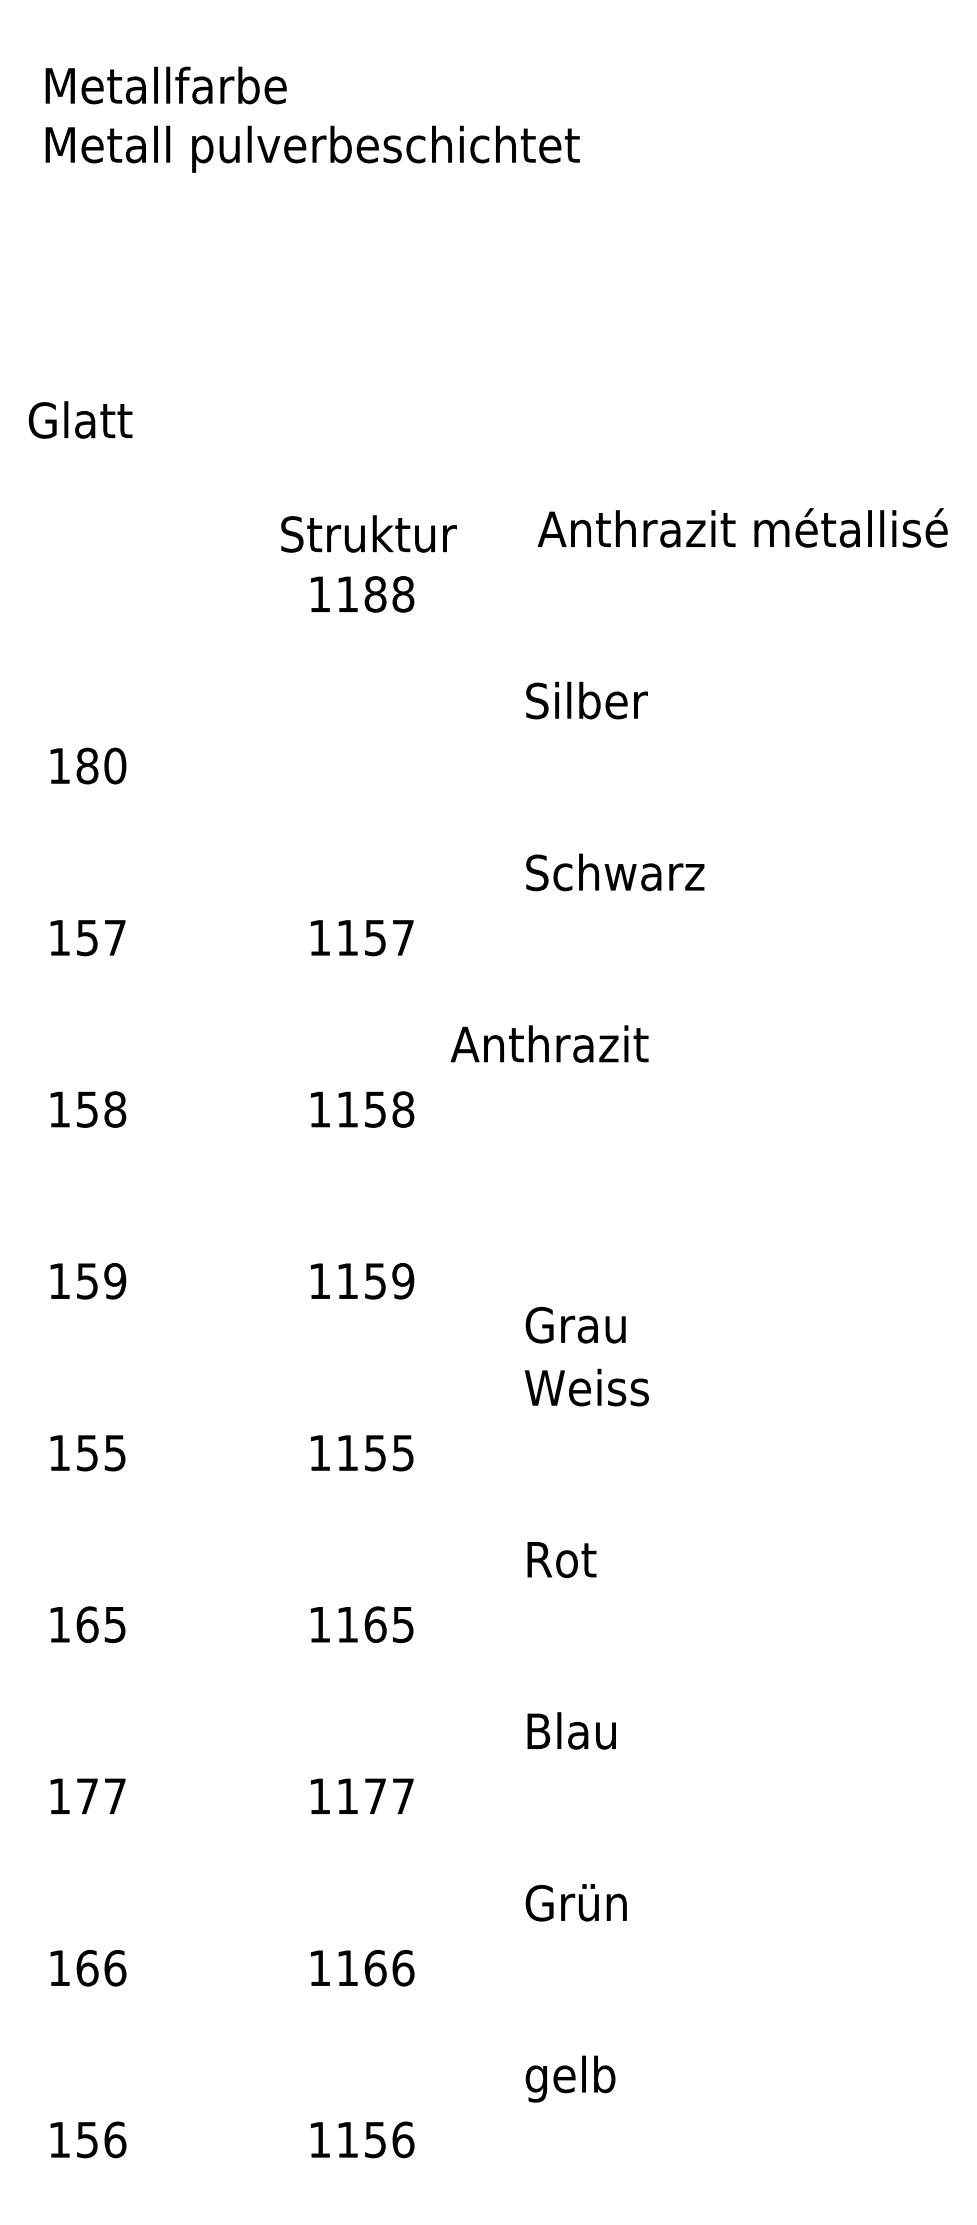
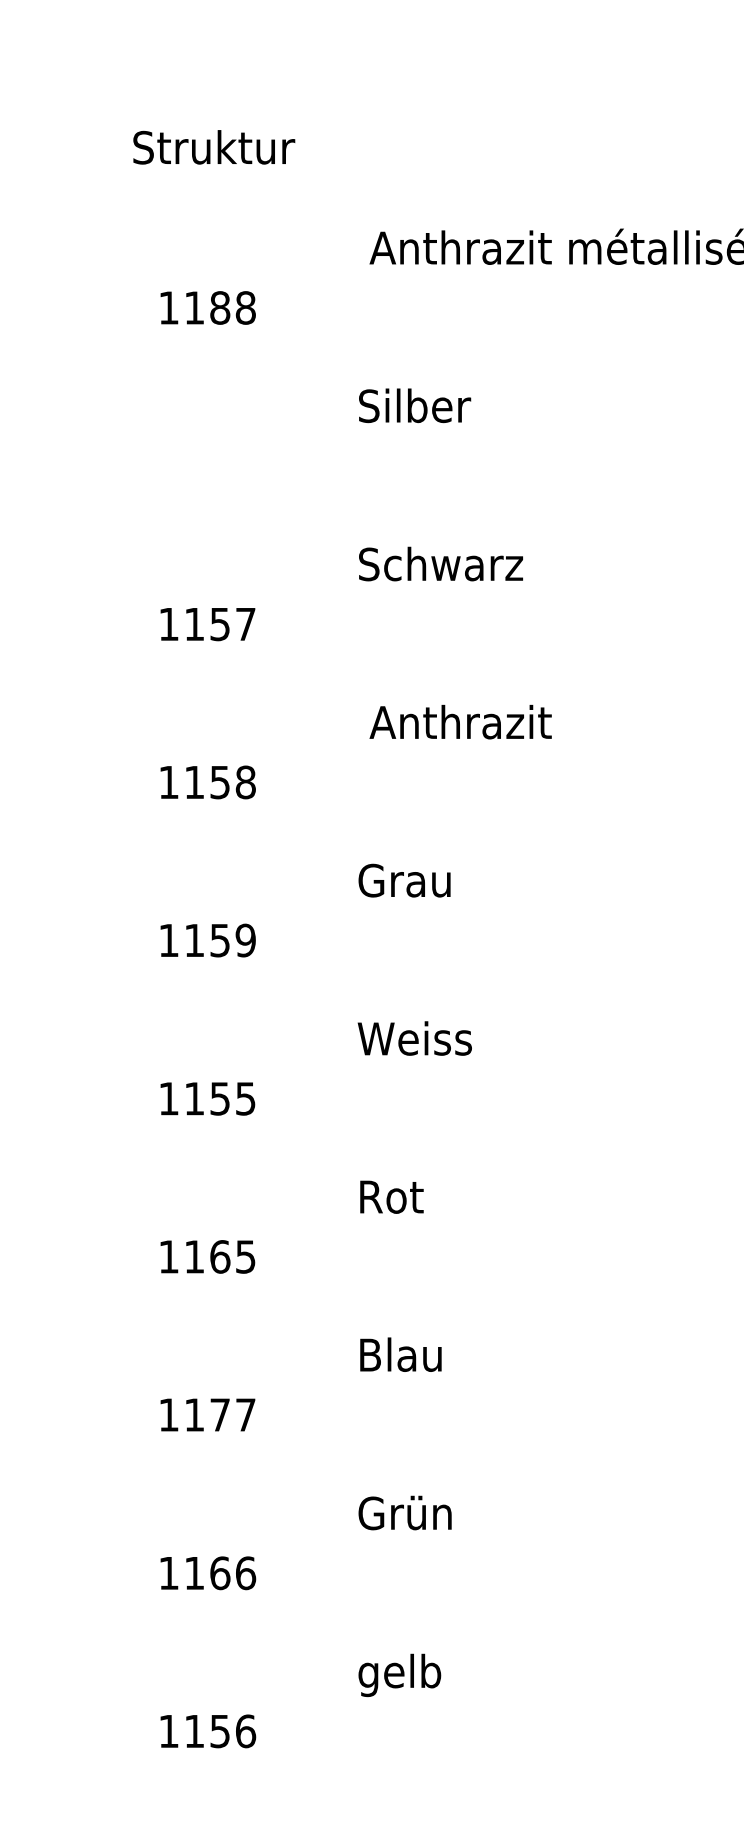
text: (368, 533) -> (213, 146), moved
text: (549, 1043) -> (460, 721), moved
text: (575, 1324) -> (404, 880), moved

